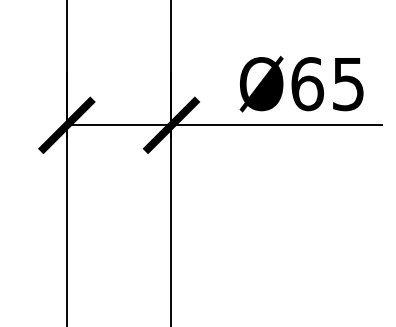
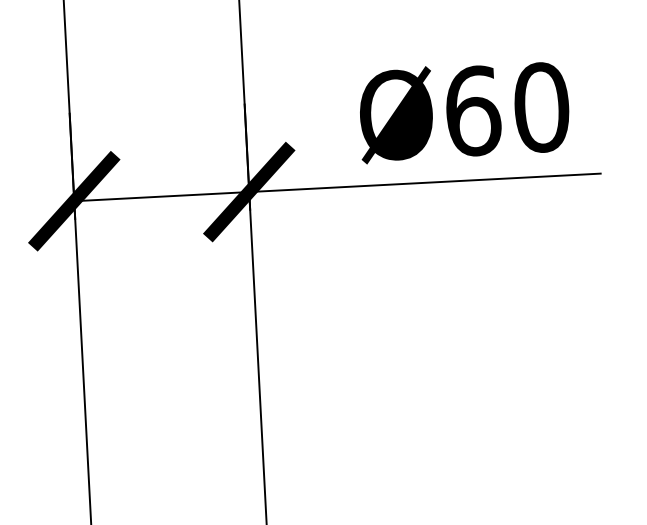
text: (348, 84) -> (541, 108), Ø65 -> Ø60

